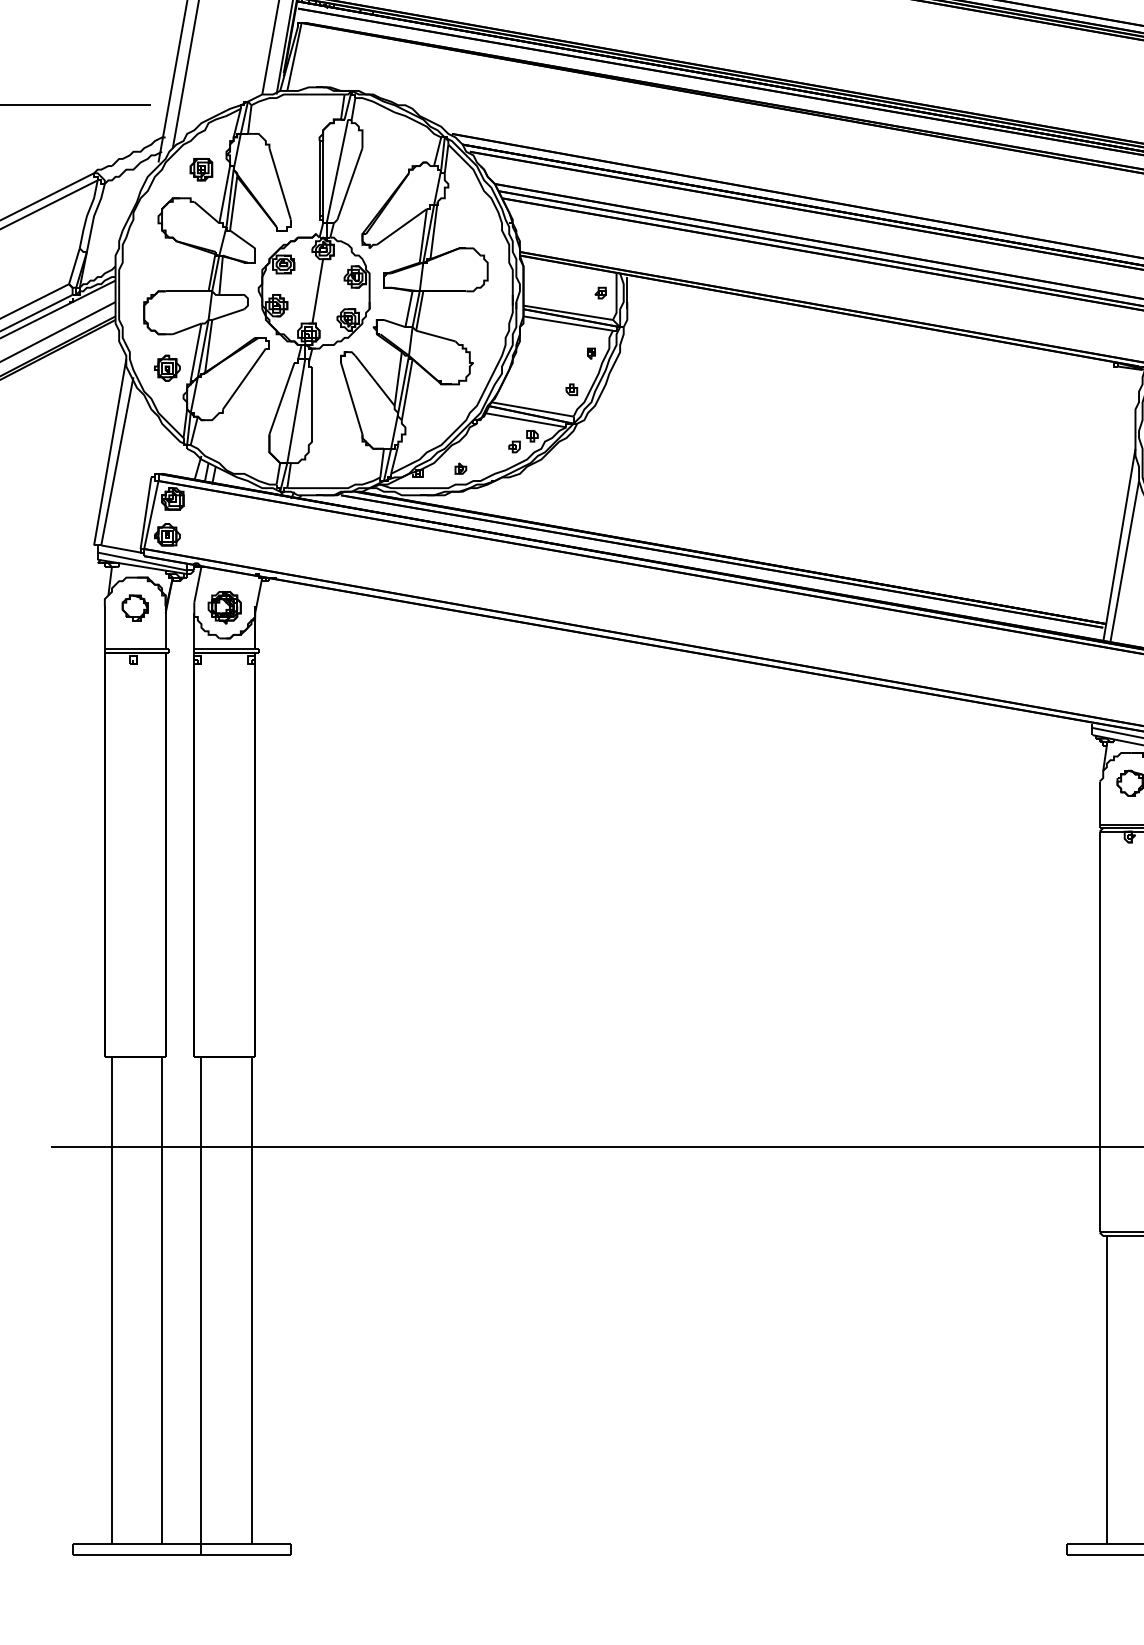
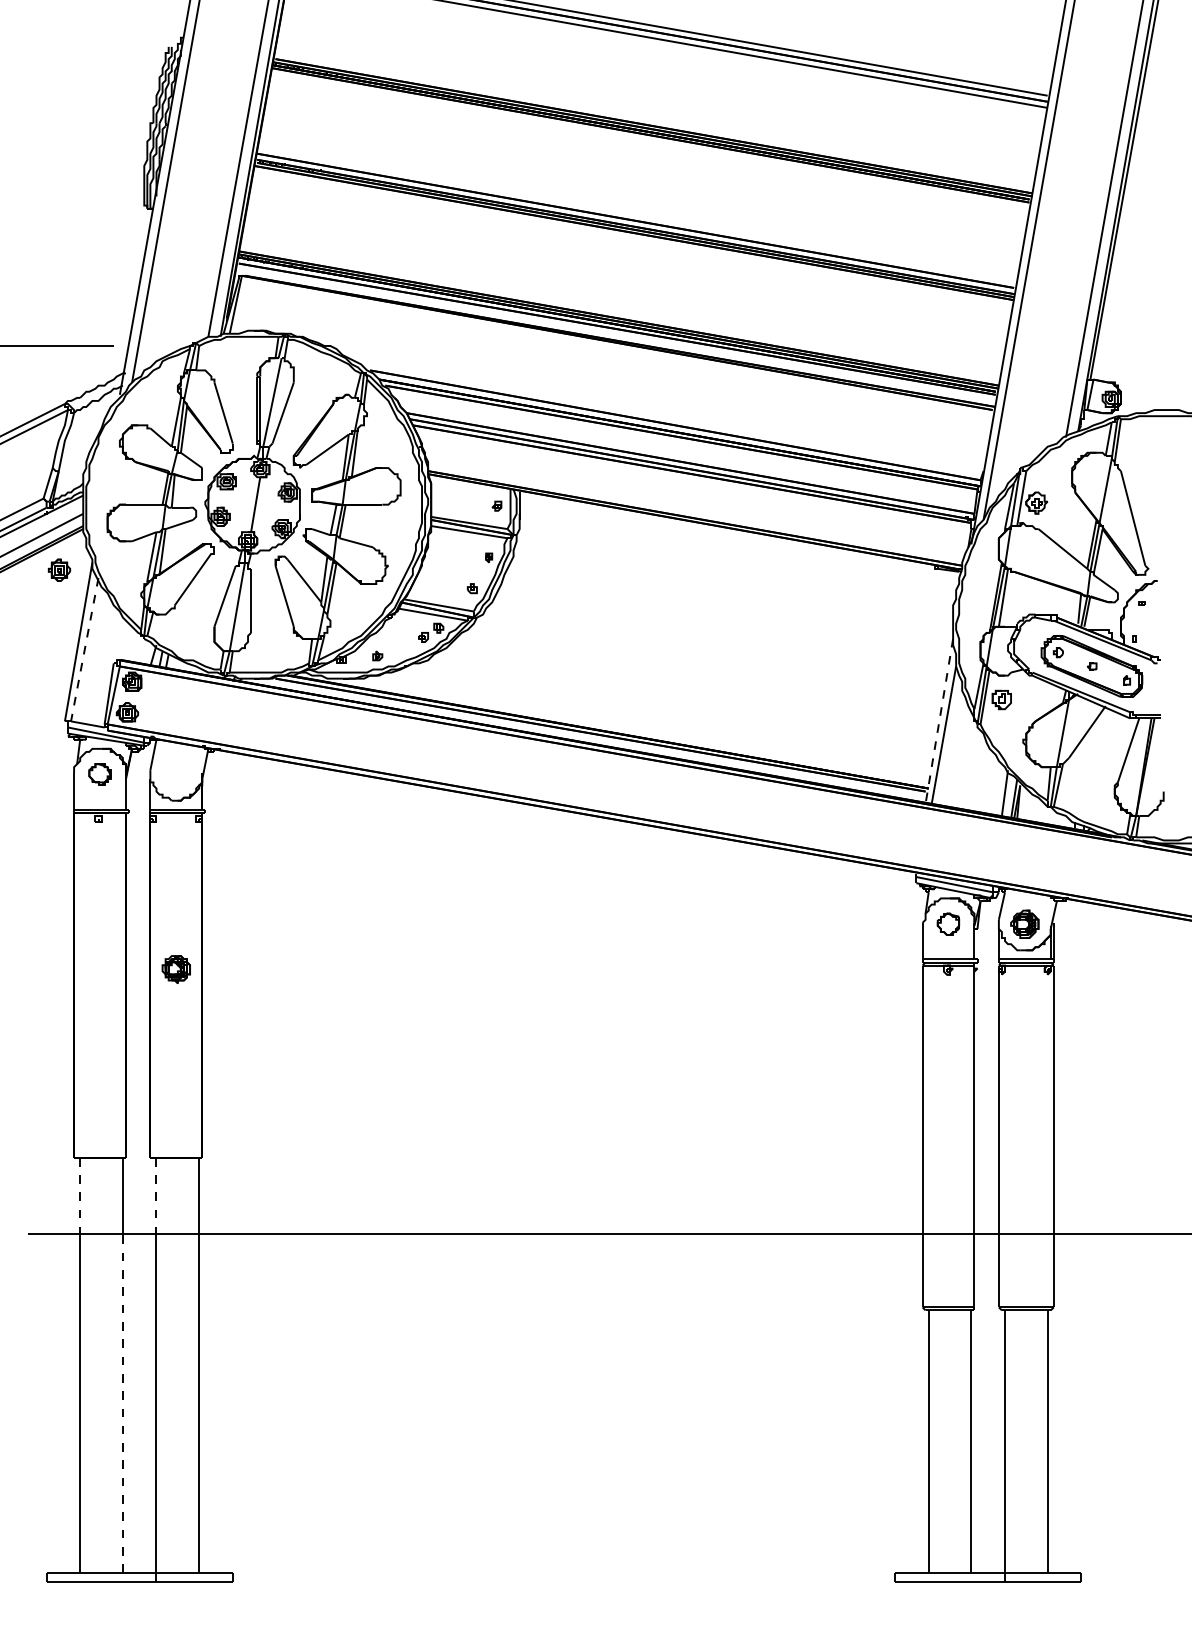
part: (201, 169) -> (156, 400), removed
part: (167, 367) -> (59, 569), moved
line: (117, 462) -> (84, 650), solid -> dashed
line: (1119, 545) -> (939, 721), solid -> dashed
part: (223, 607) -> (175, 969), moved
line: (112, 1102) -> (80, 1196), solid -> dashed
line: (201, 1102) -> (156, 1196), solid -> dashed
line: (161, 1345) -> (122, 1403), solid -> dashed

